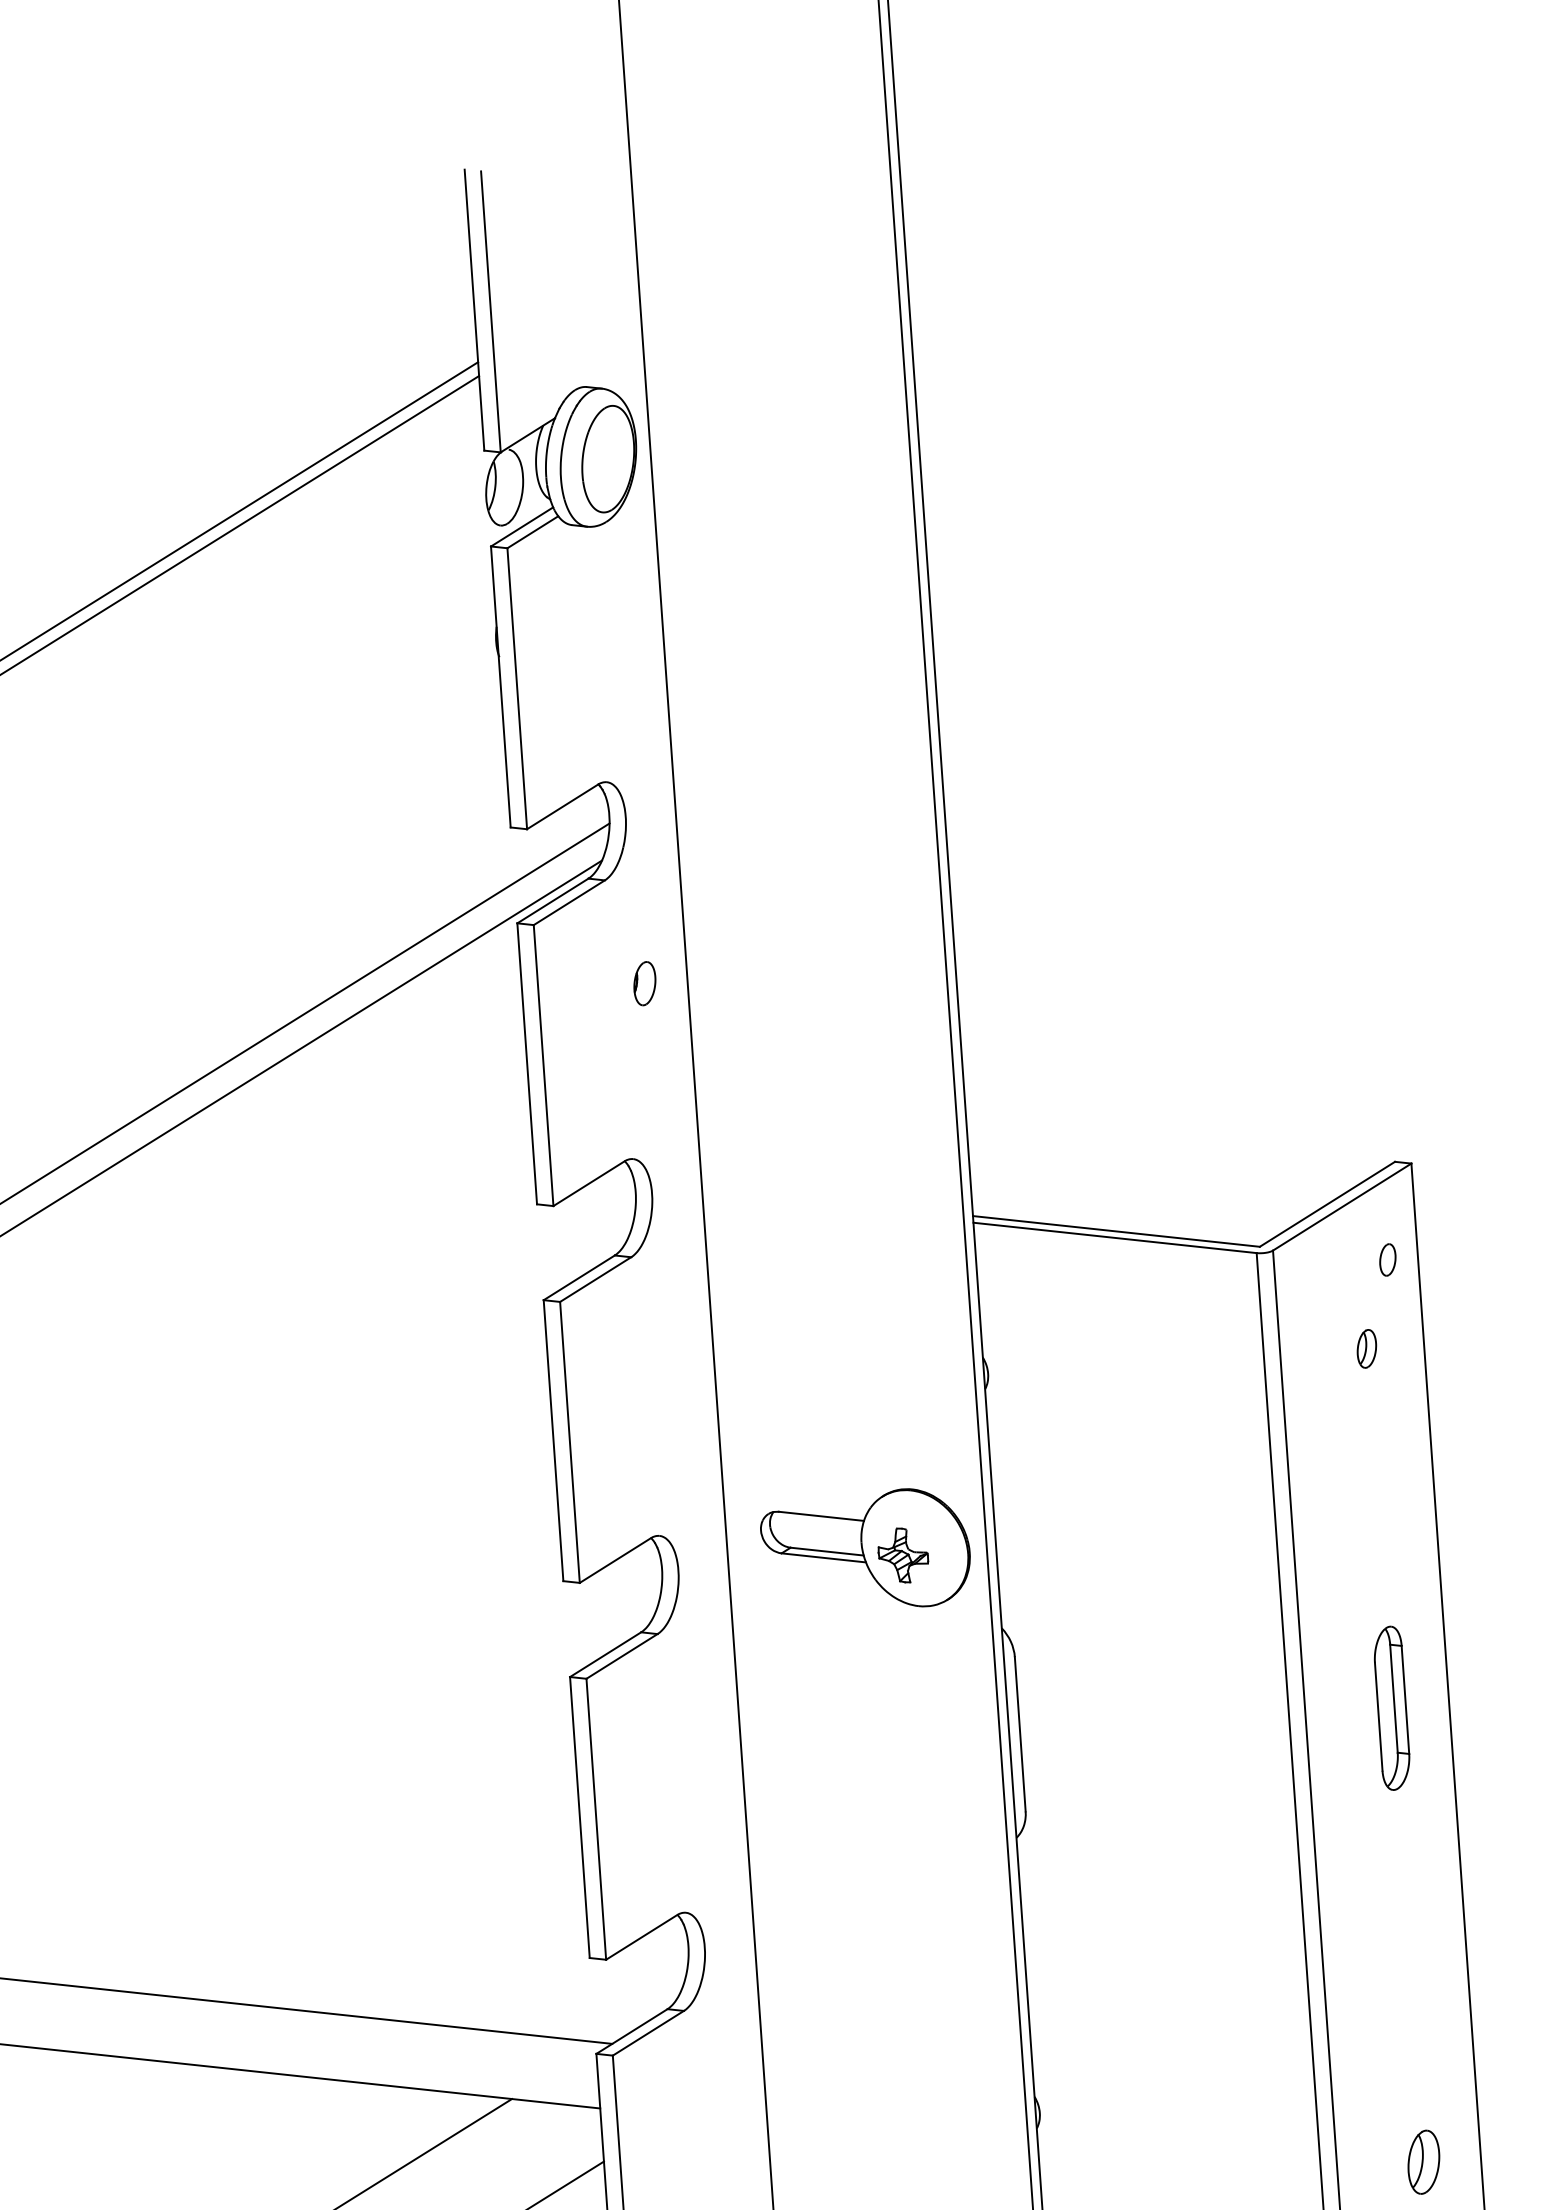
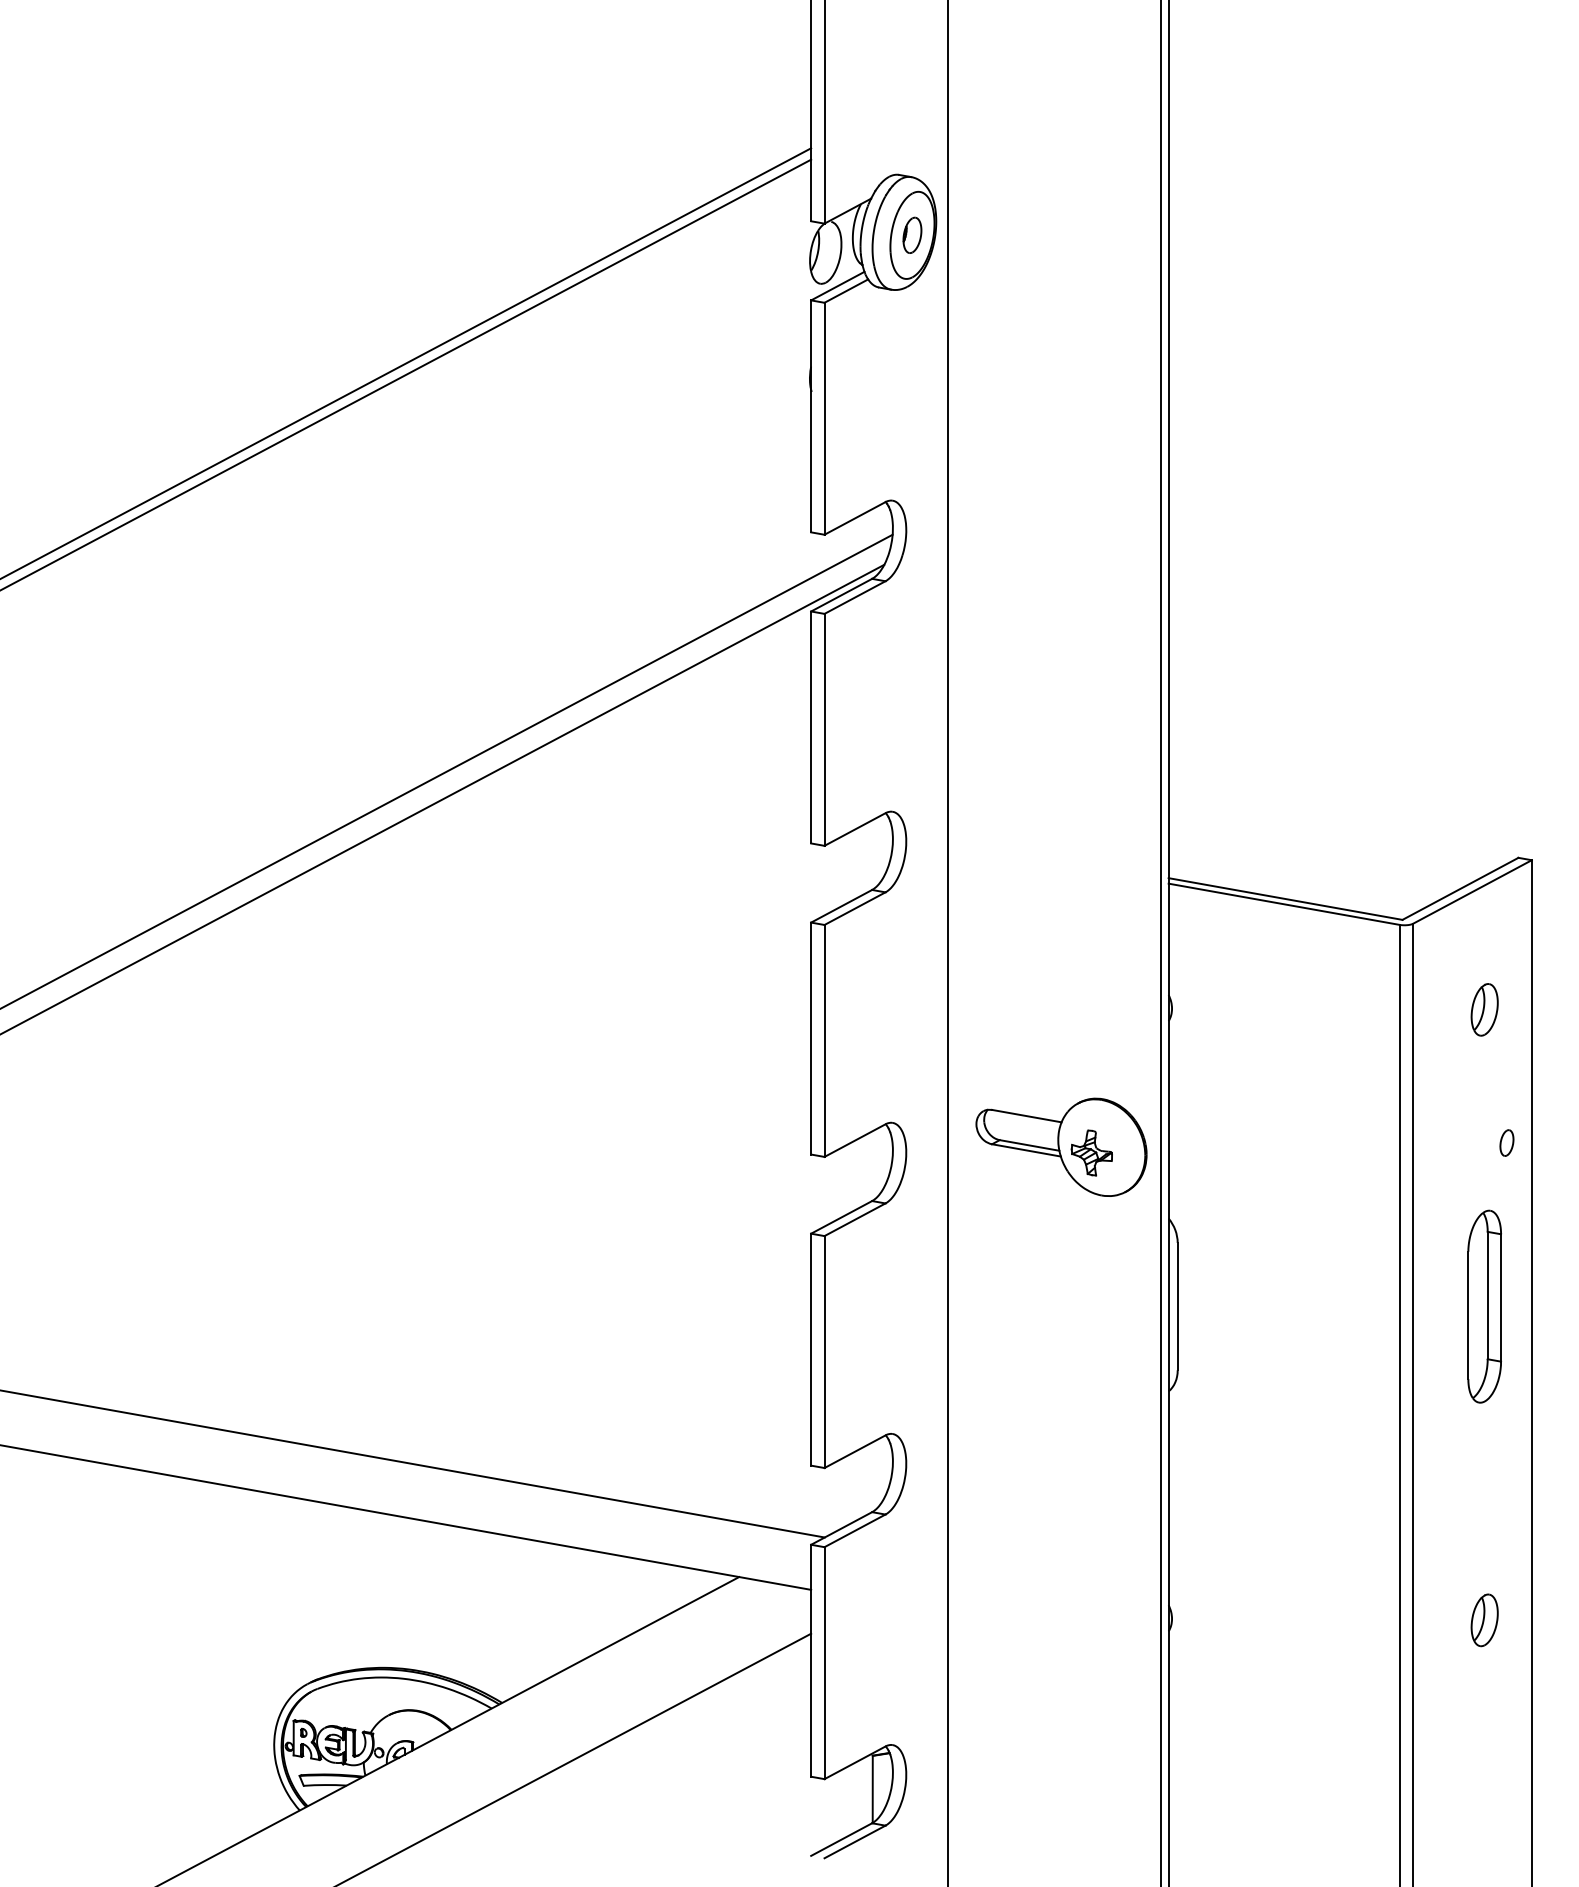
part: (644, 982) -> (912, 234), moved
part: (1387, 1259) -> (1506, 1142), moved
part: (1366, 1348) -> (1484, 1009), size x1.67
part: (1391, 1708) -> (1484, 1306), size x1.43
part: (1423, 2162) -> (1484, 1620), moved

